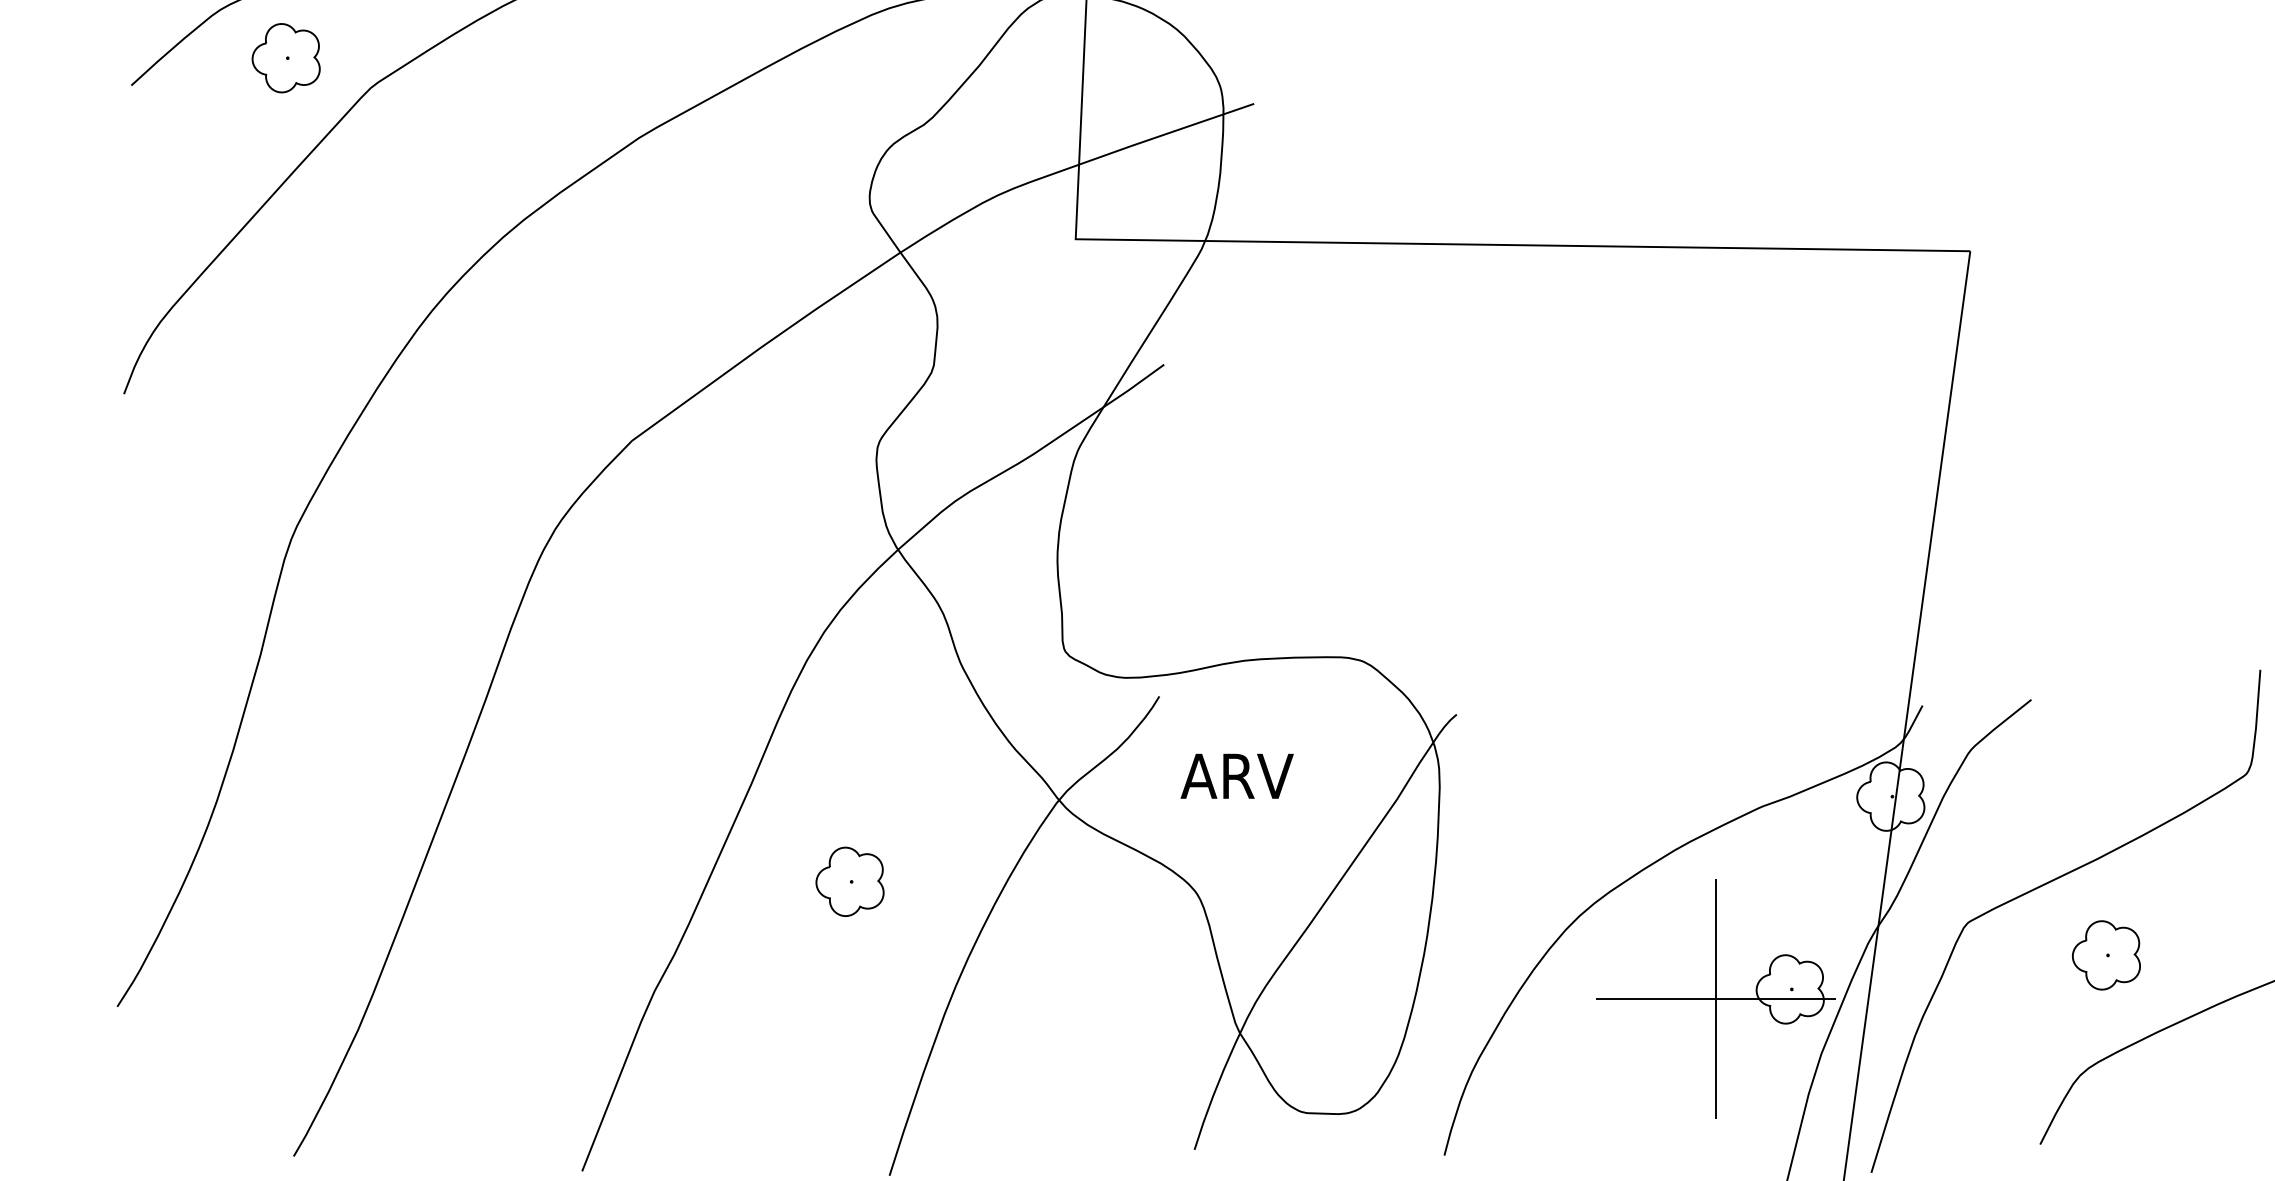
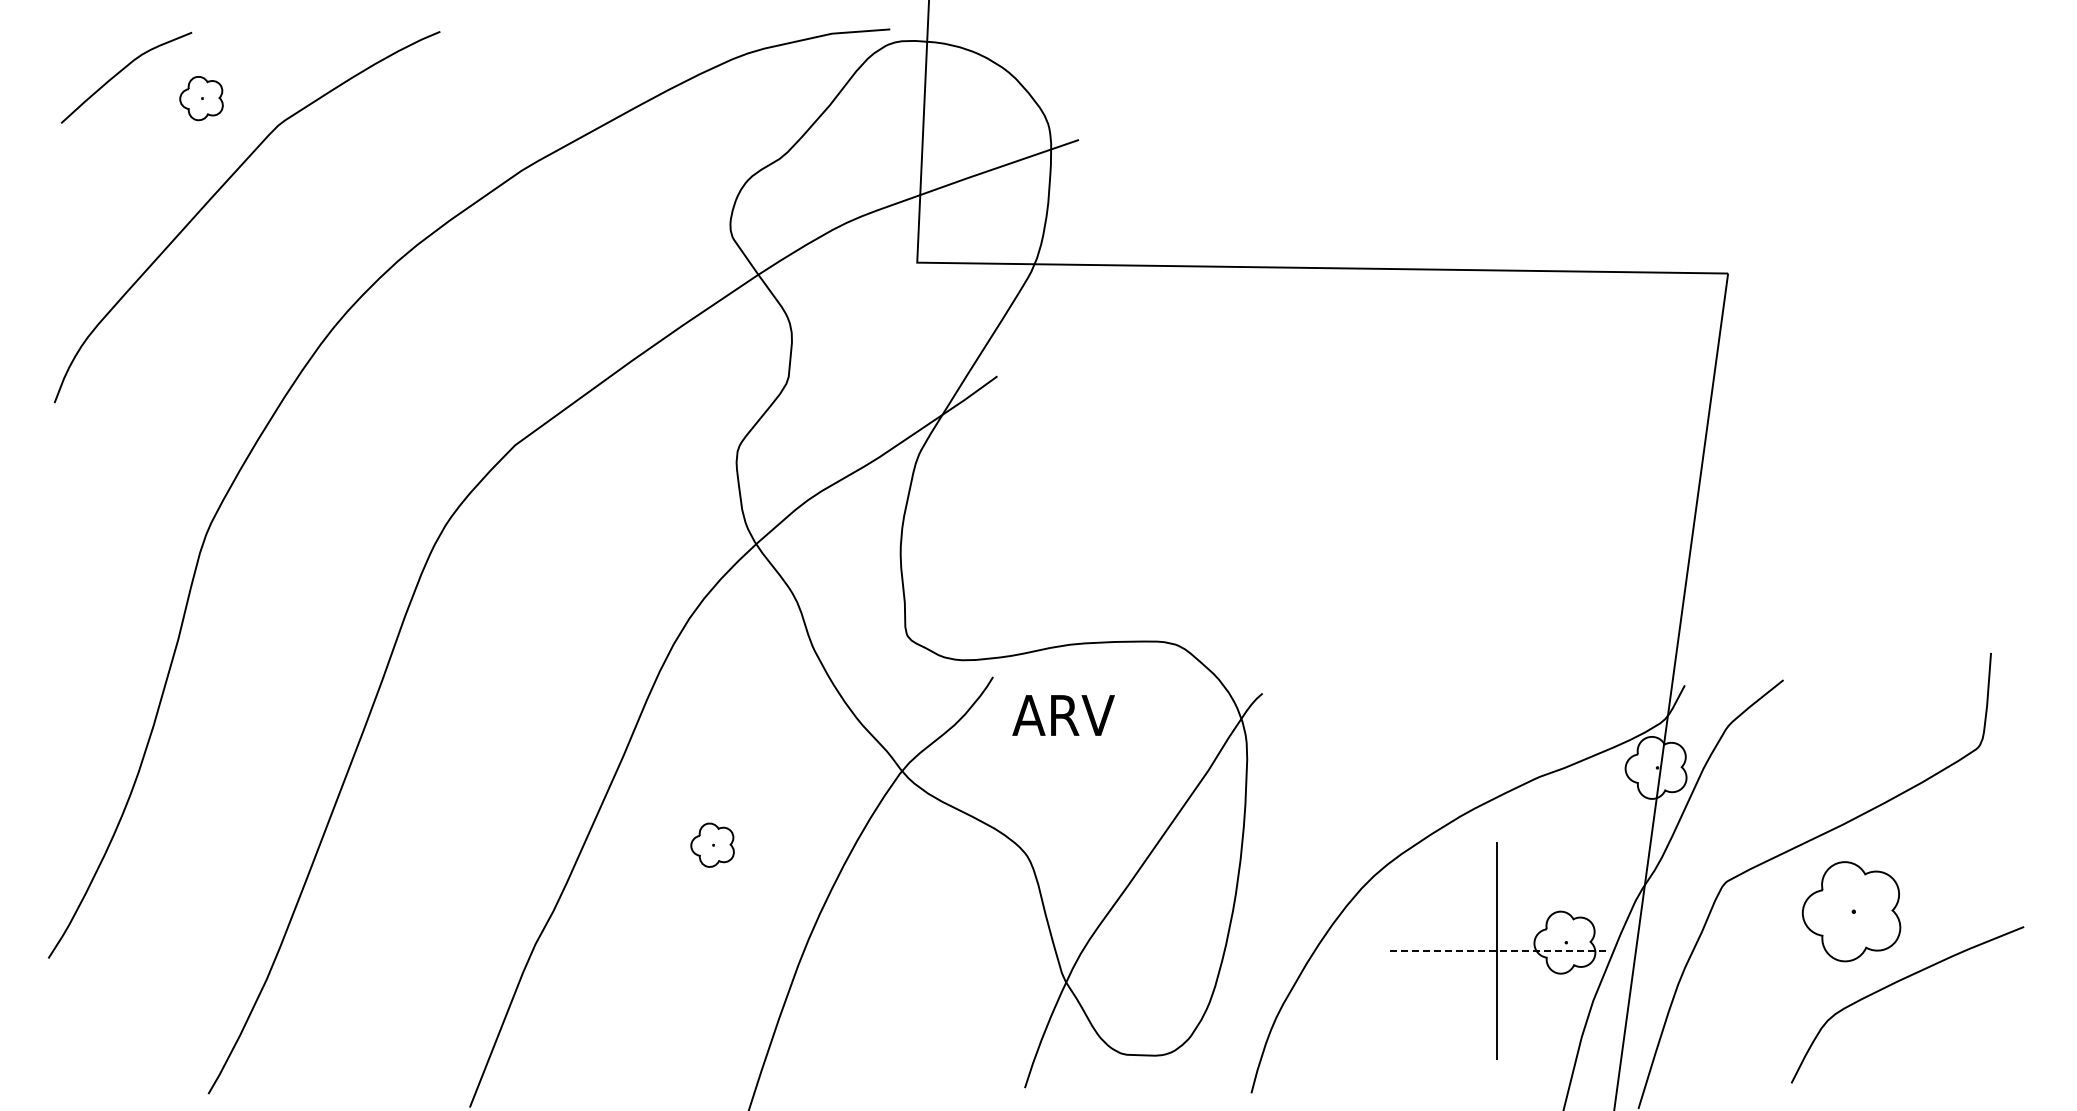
part: (286, 58) -> (201, 98), size x0.7
text: (1237, 776) -> (1063, 715), moved
part: (849, 882) -> (712, 845), size x0.7
part: (2106, 955) -> (1851, 911), size x1.6
line: (1715, 999) -> (1497, 951), solid -> dashed

